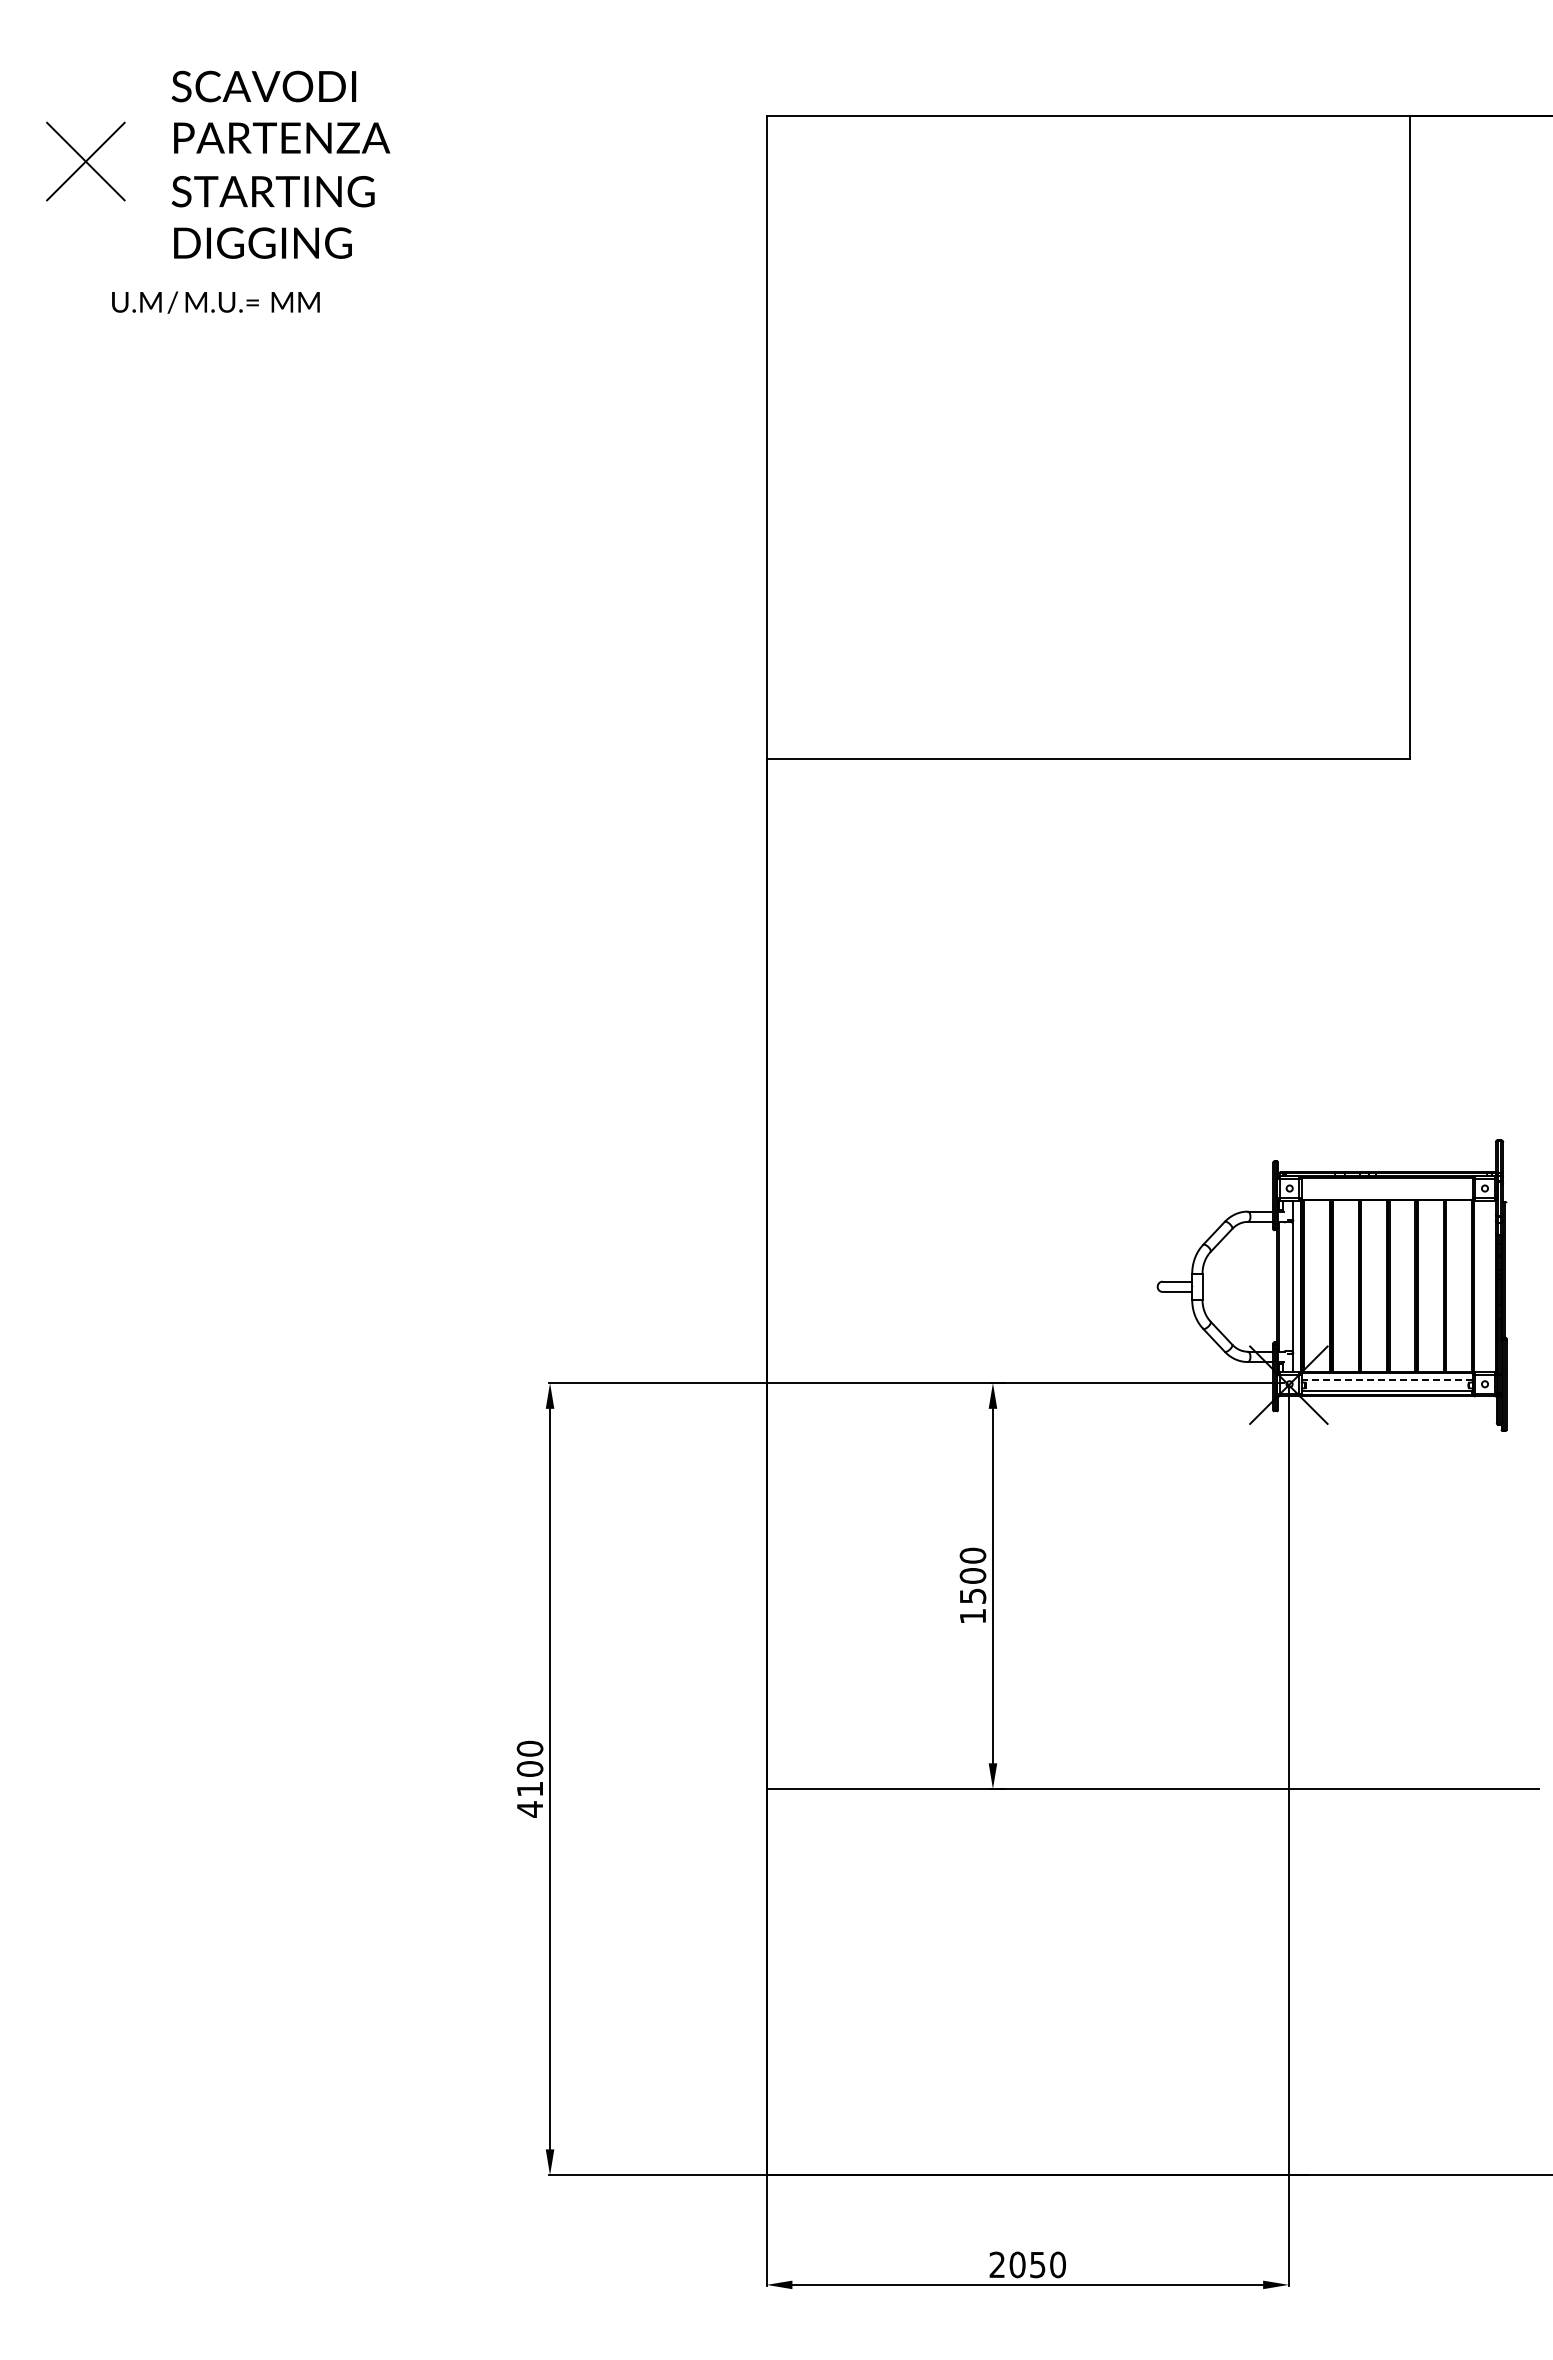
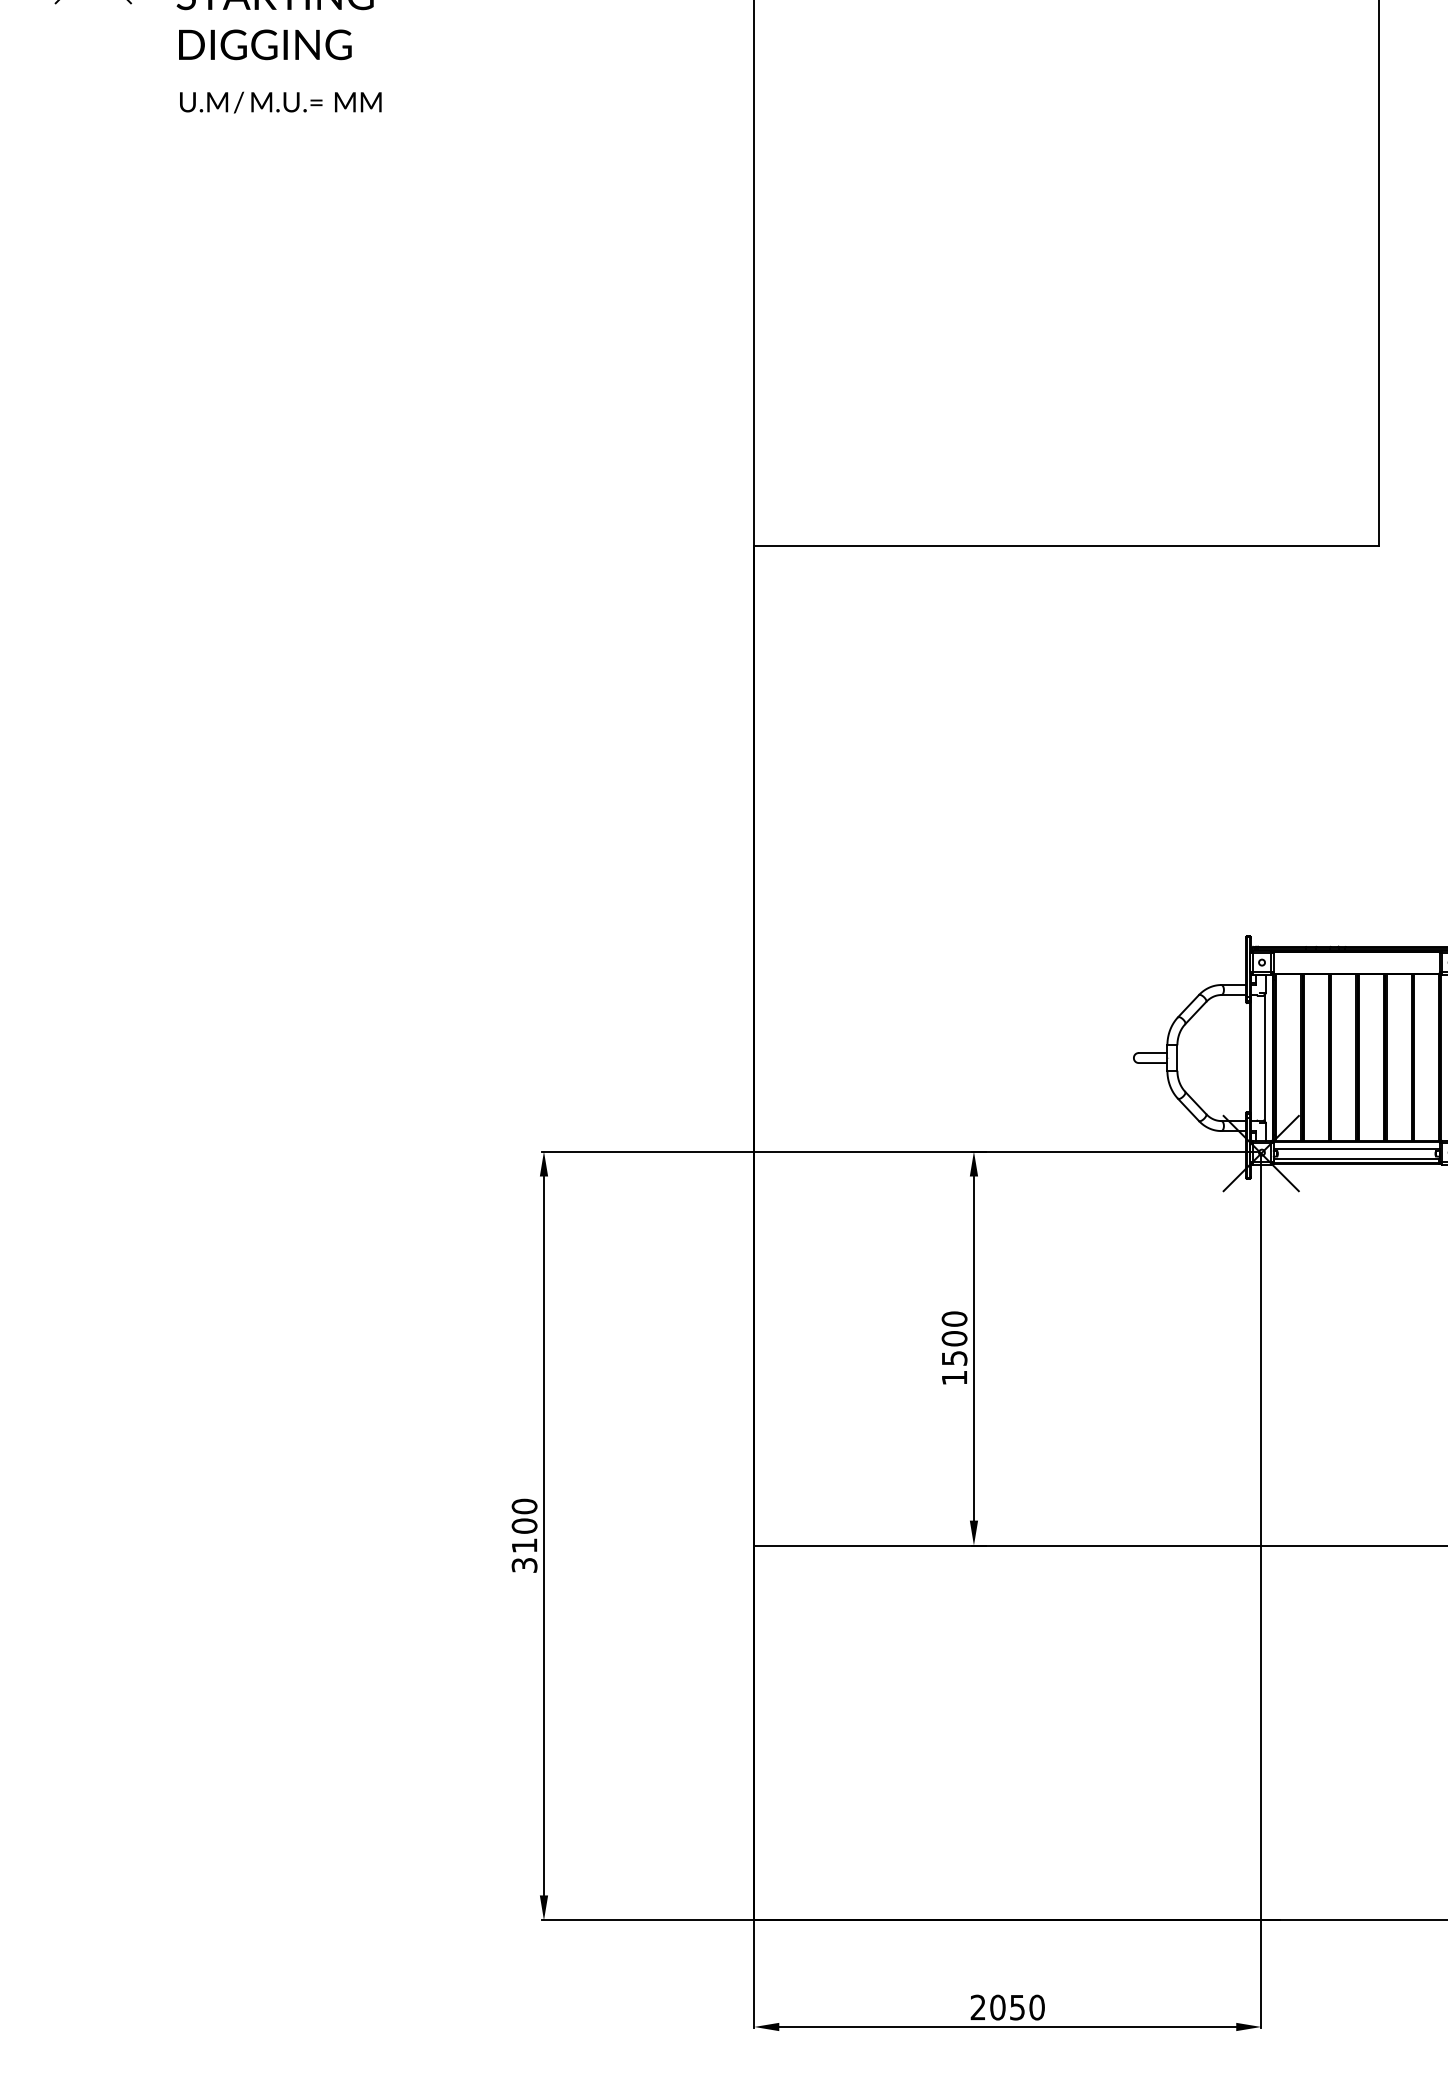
text: (215, 302) -> (280, 102), moved
line: (1386, 1380) -> (1356, 1148), dashed -> solid
text: (529, 1809) -> (524, 1565), 4100 -> 3100

